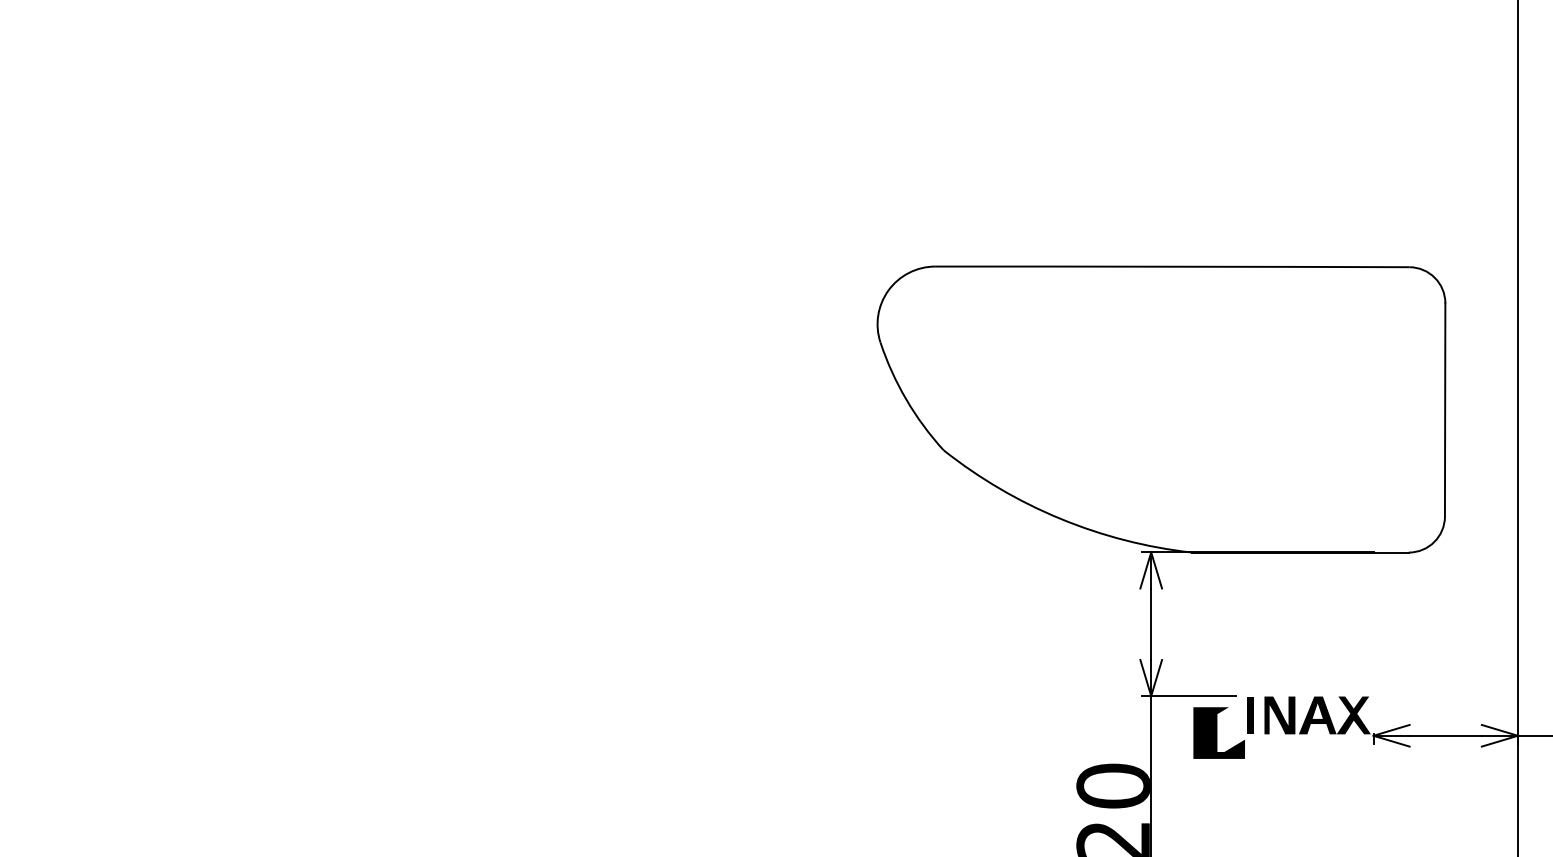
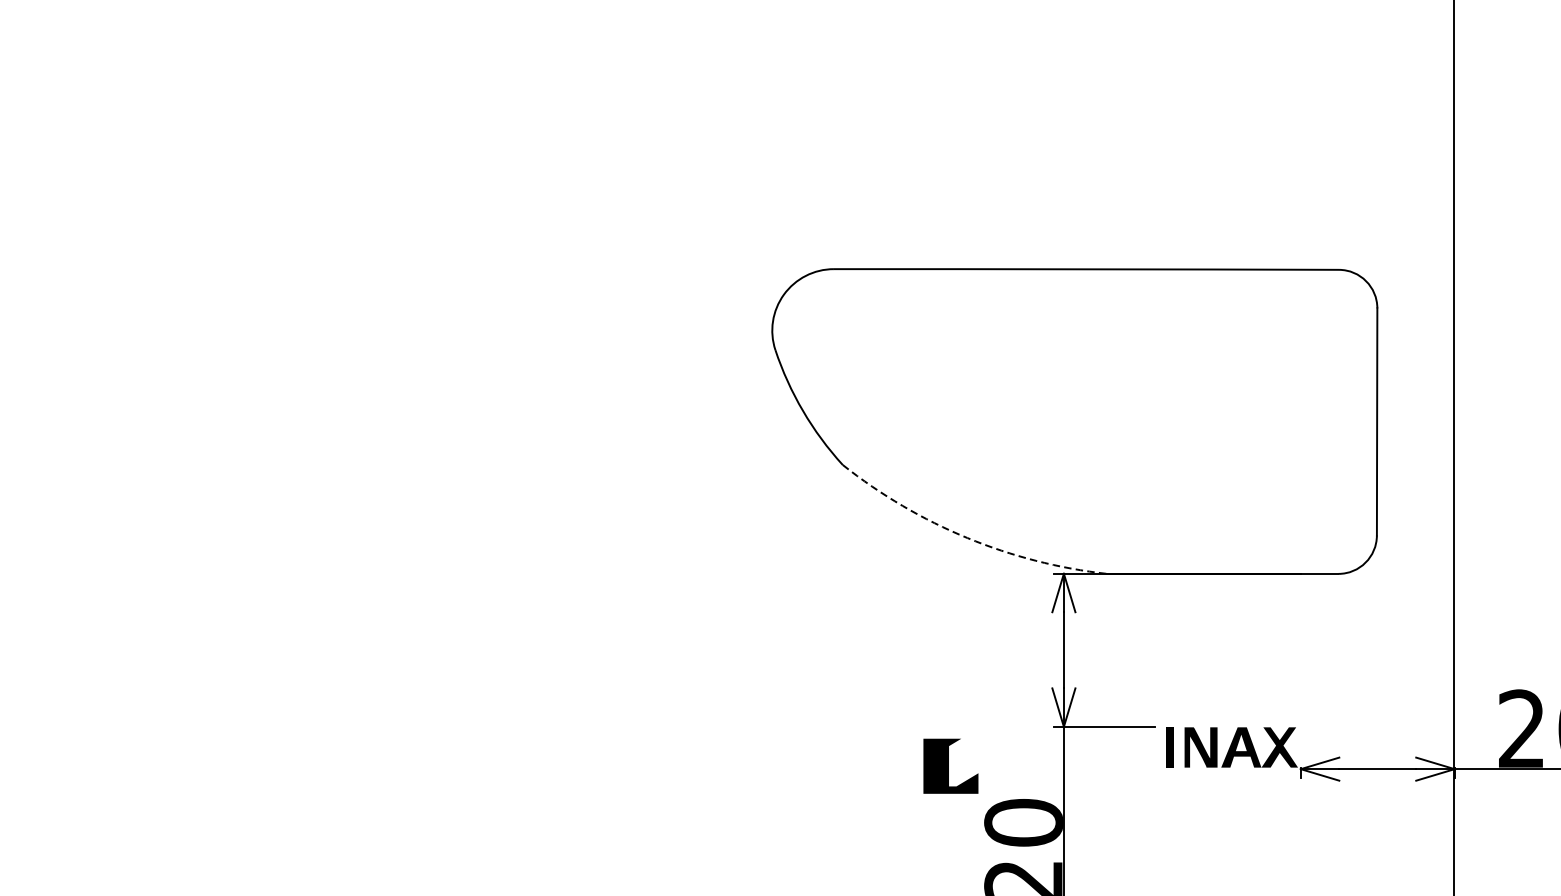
arc: (1060, 518) -> (967, 537), solid -> dashed
part: (1218, 732) -> (950, 765), moved

